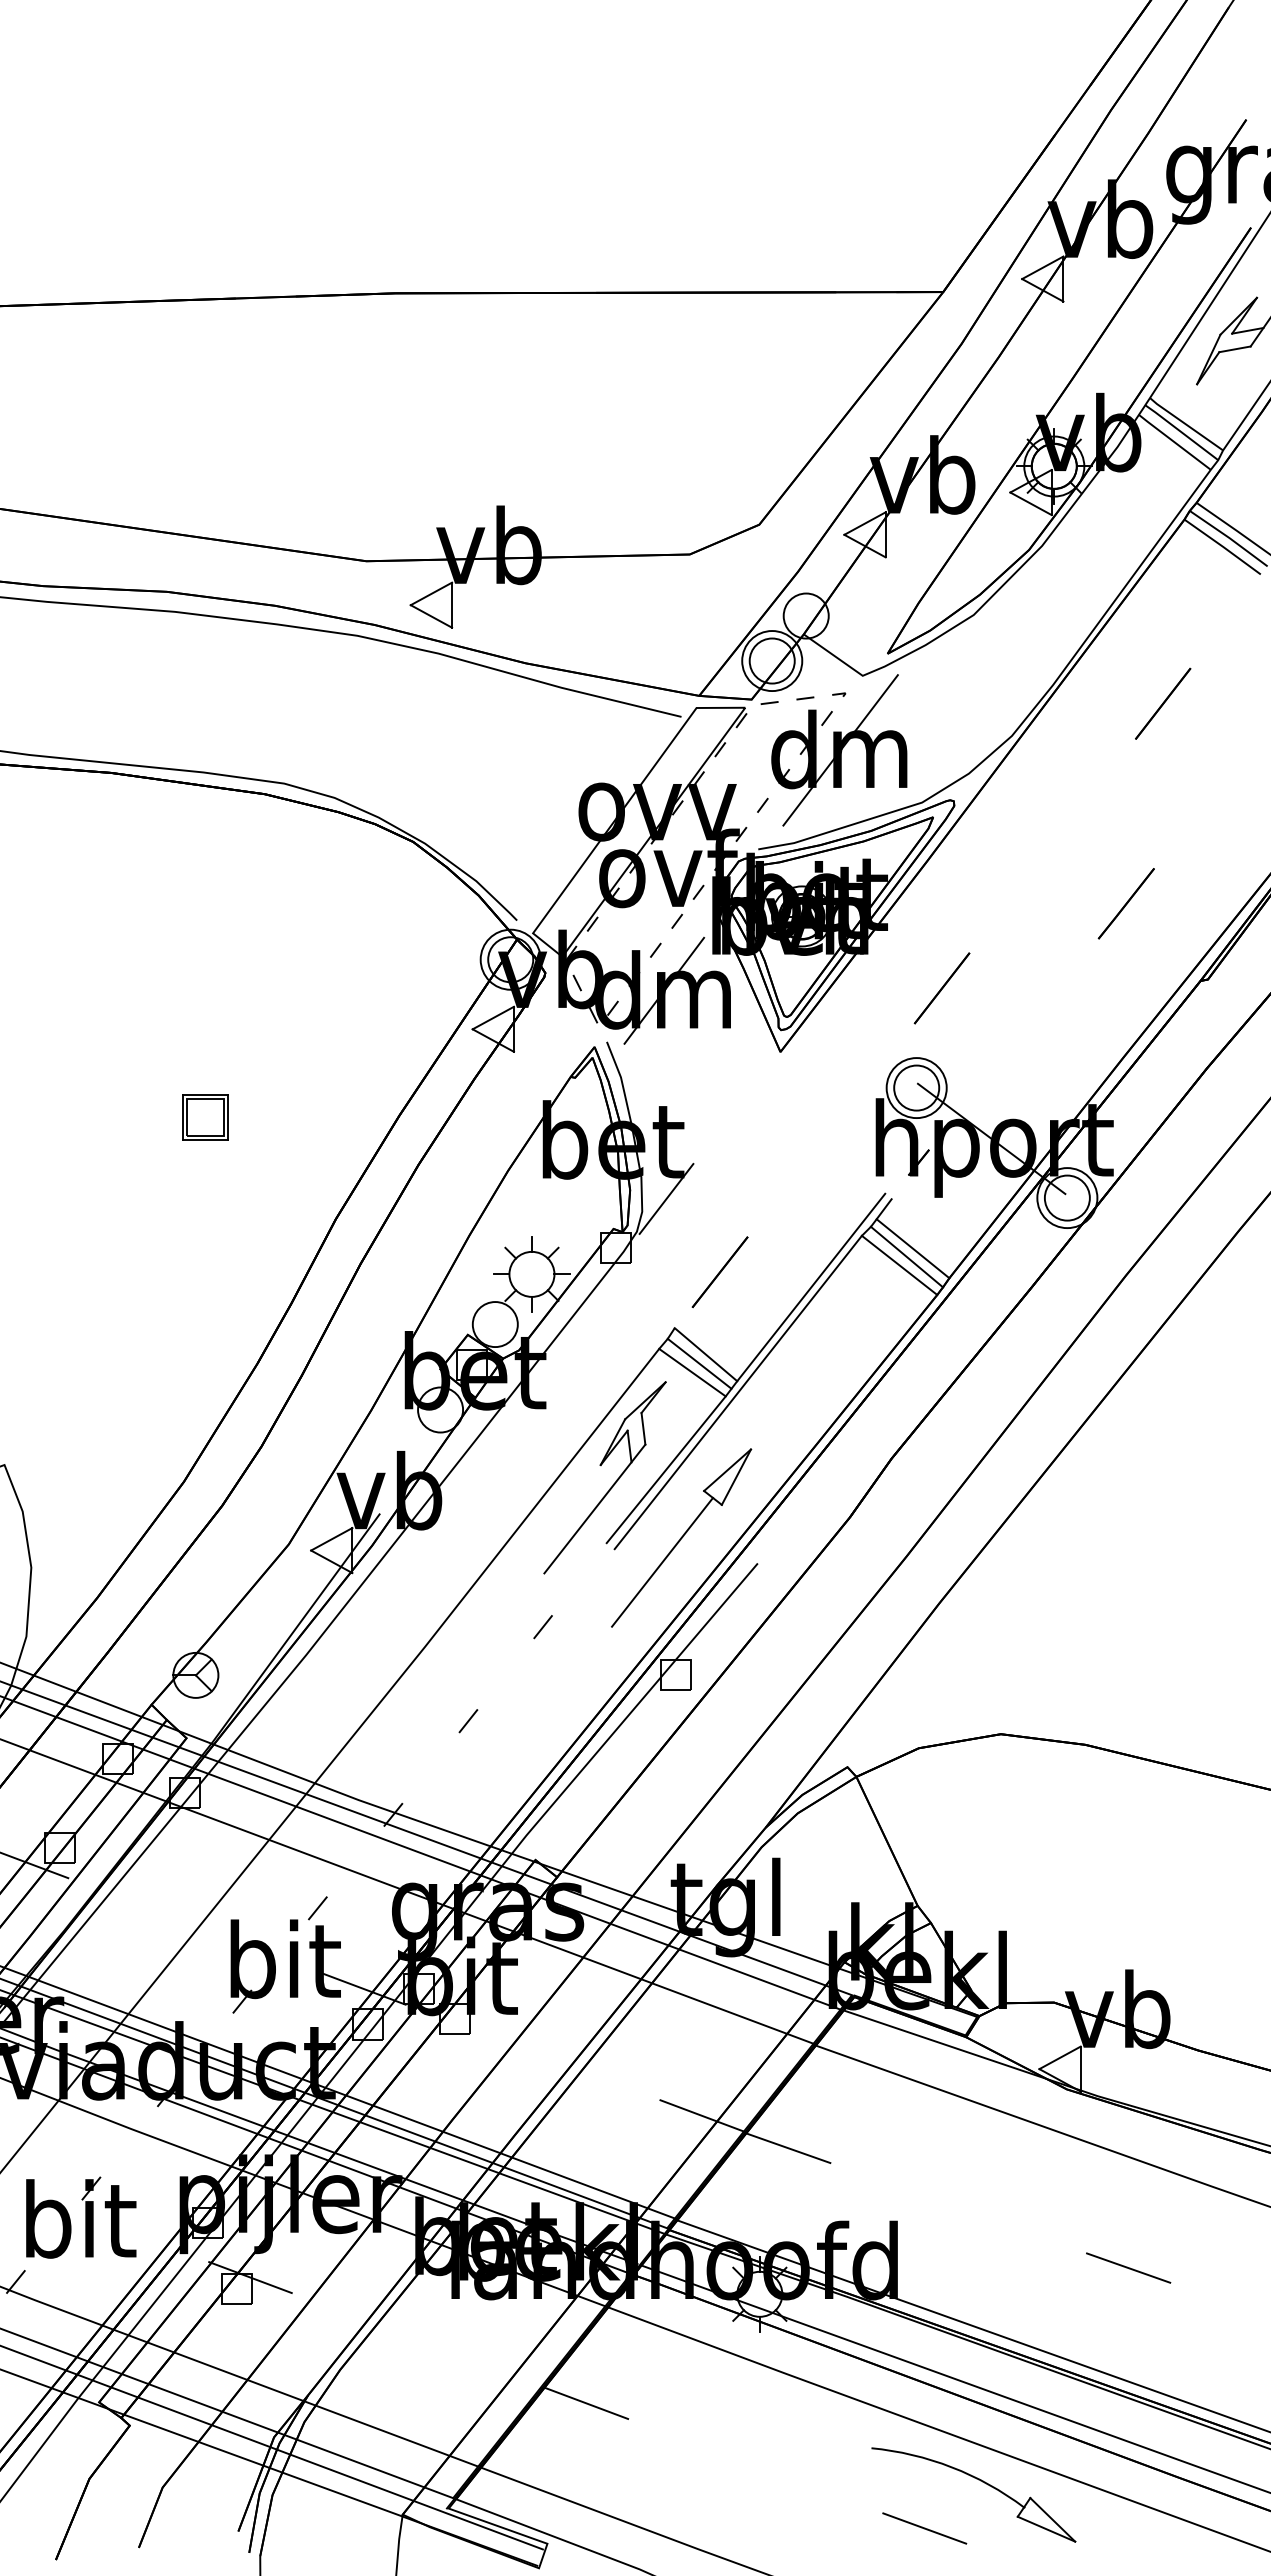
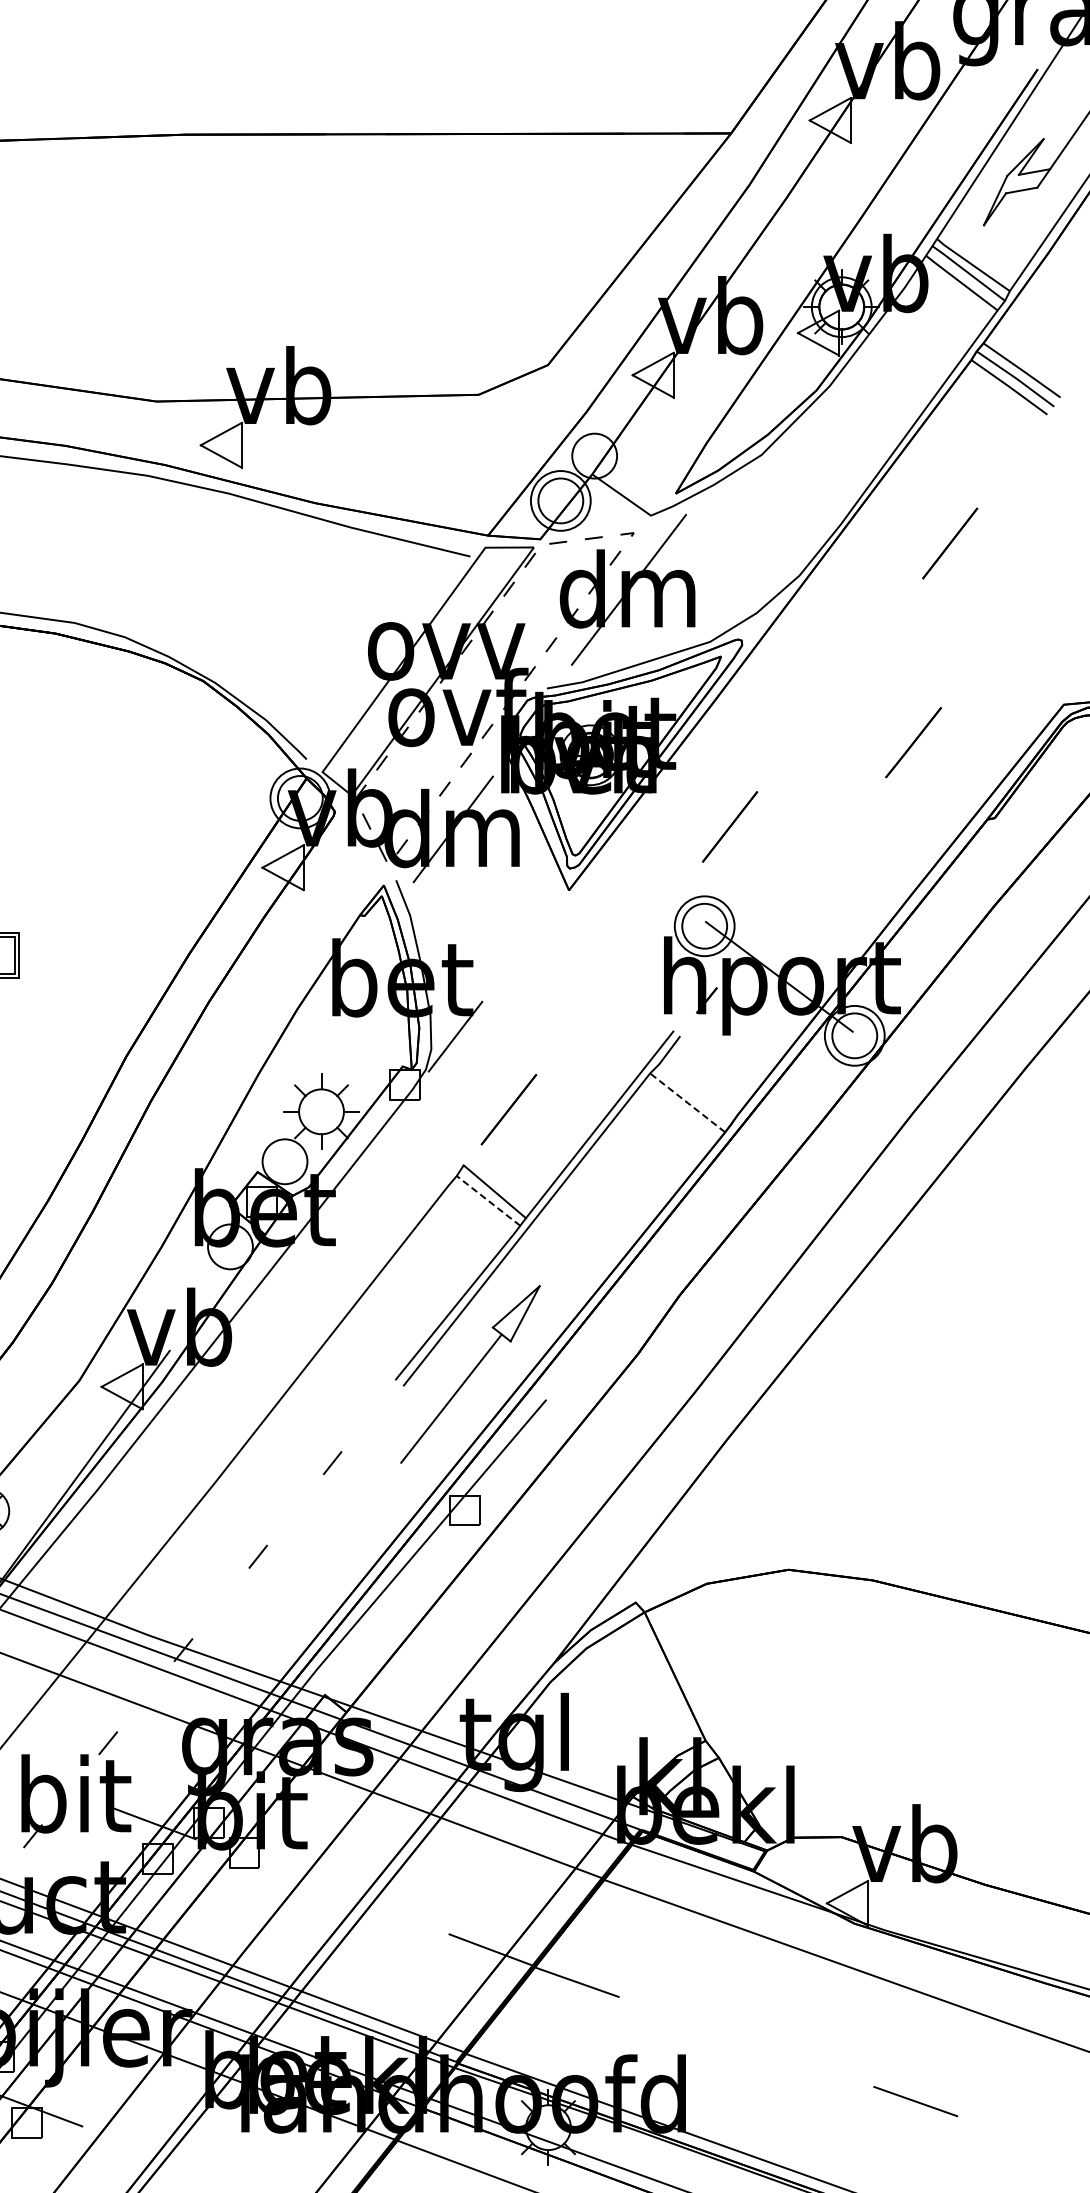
line: (912, 1248) -> (700, 1086), removed
line: (906, 1256) -> (694, 1094), removed
line: (899, 1265) -> (687, 1102), solid -> dashed
line: (699, 1363) -> (488, 1200), solid -> dashed
line: (692, 1372) -> (481, 1209), removed
part: (612, 1484) -> (401, 1321), removed

